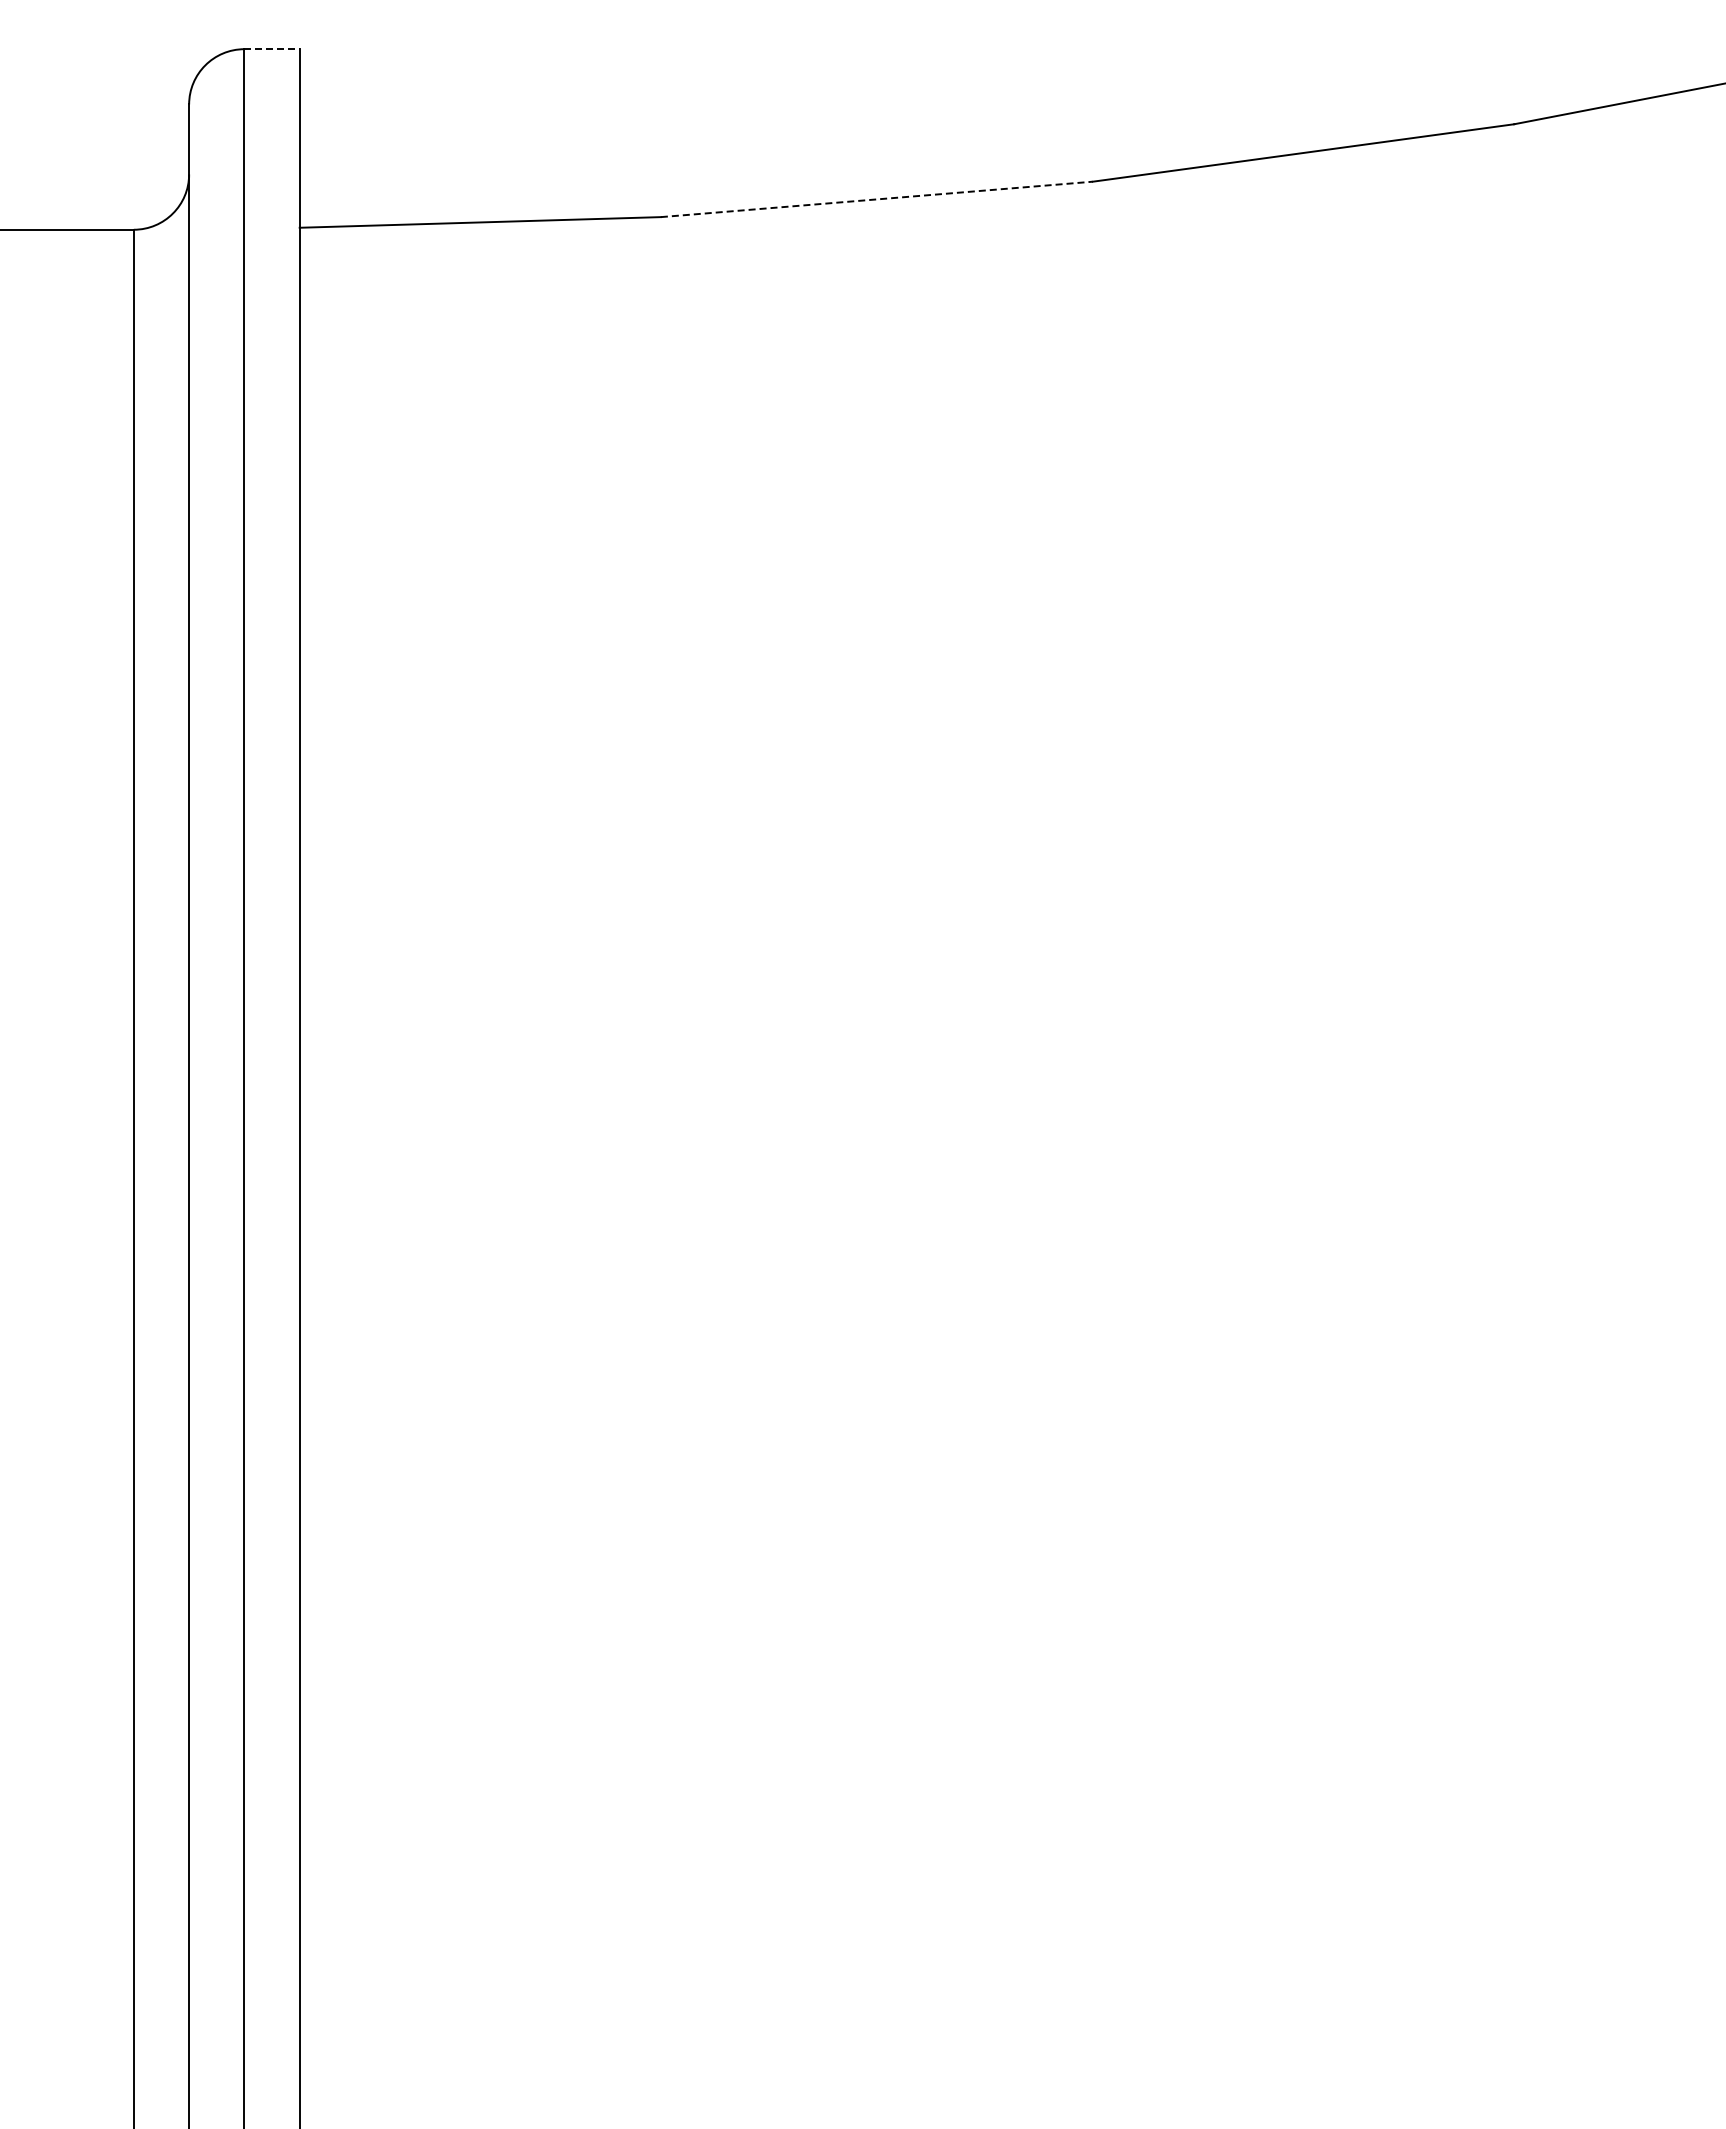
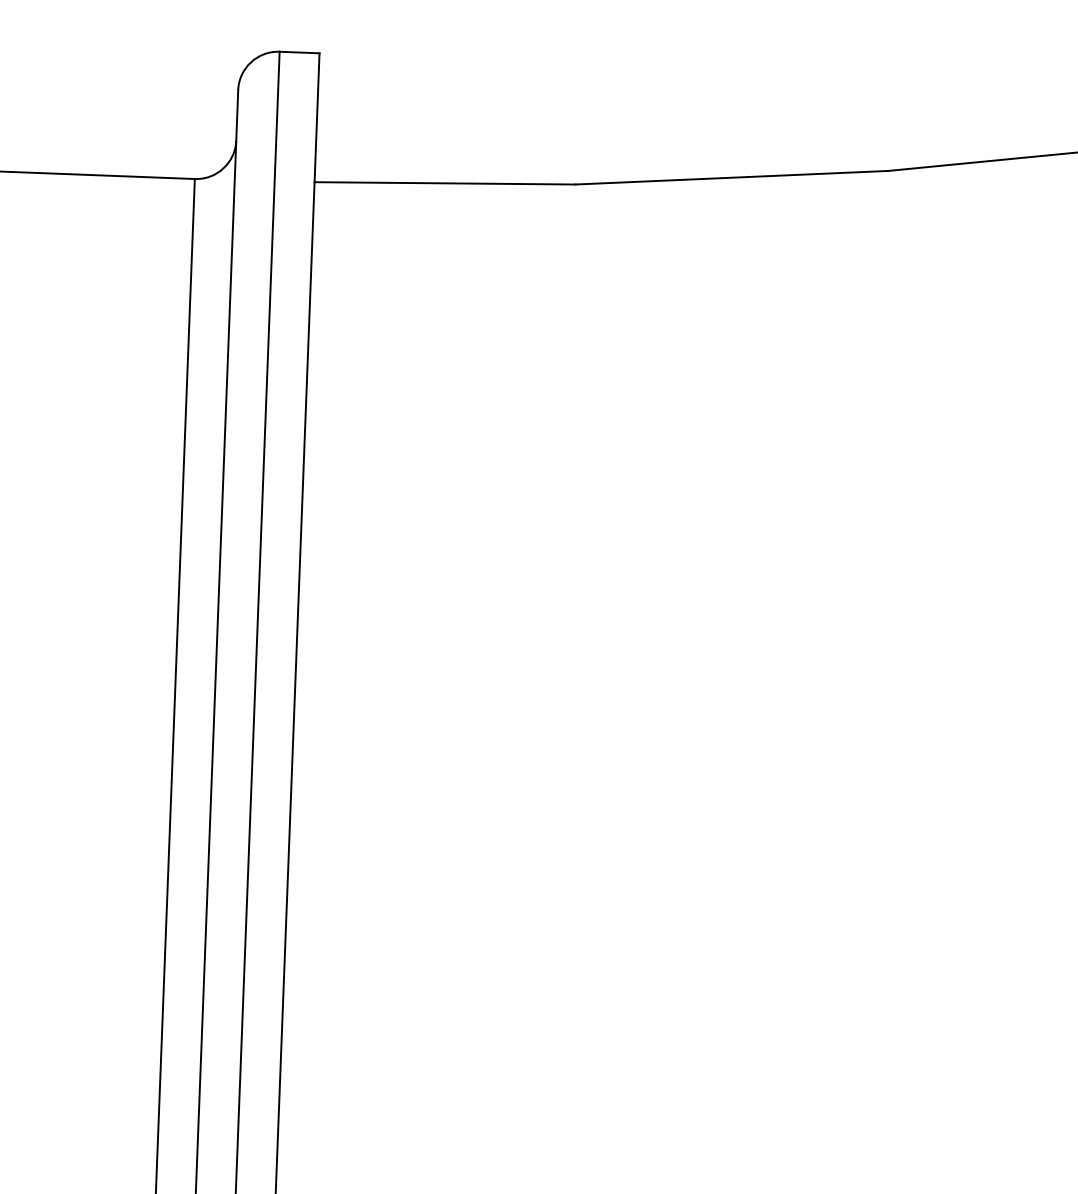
line: (272, 49) -> (299, 52), dashed -> solid
line: (876, 199) -> (731, 177), dashed -> solid

